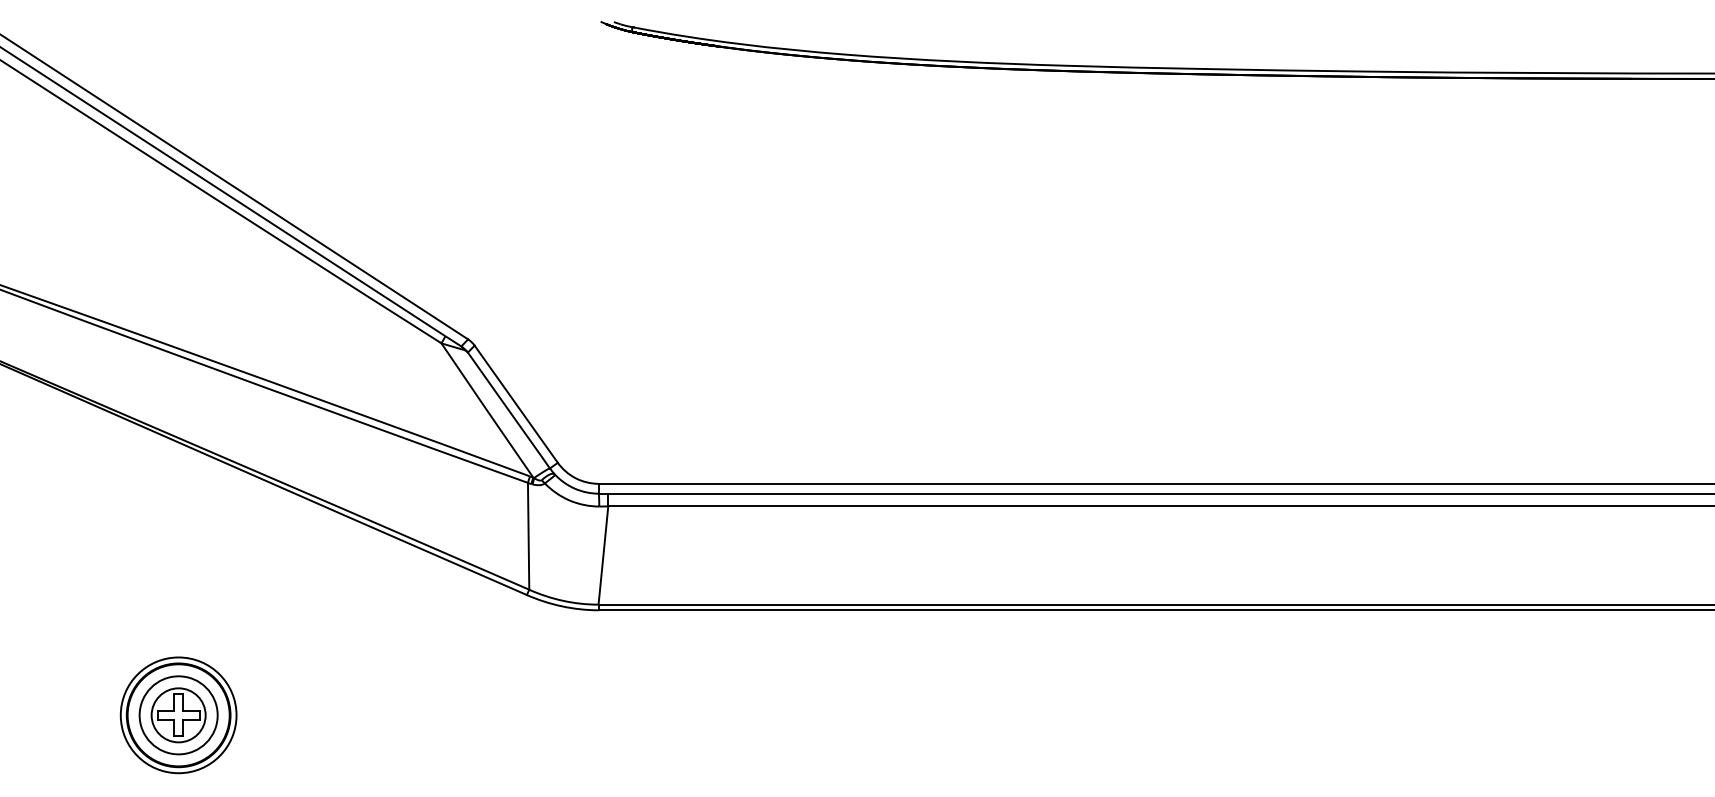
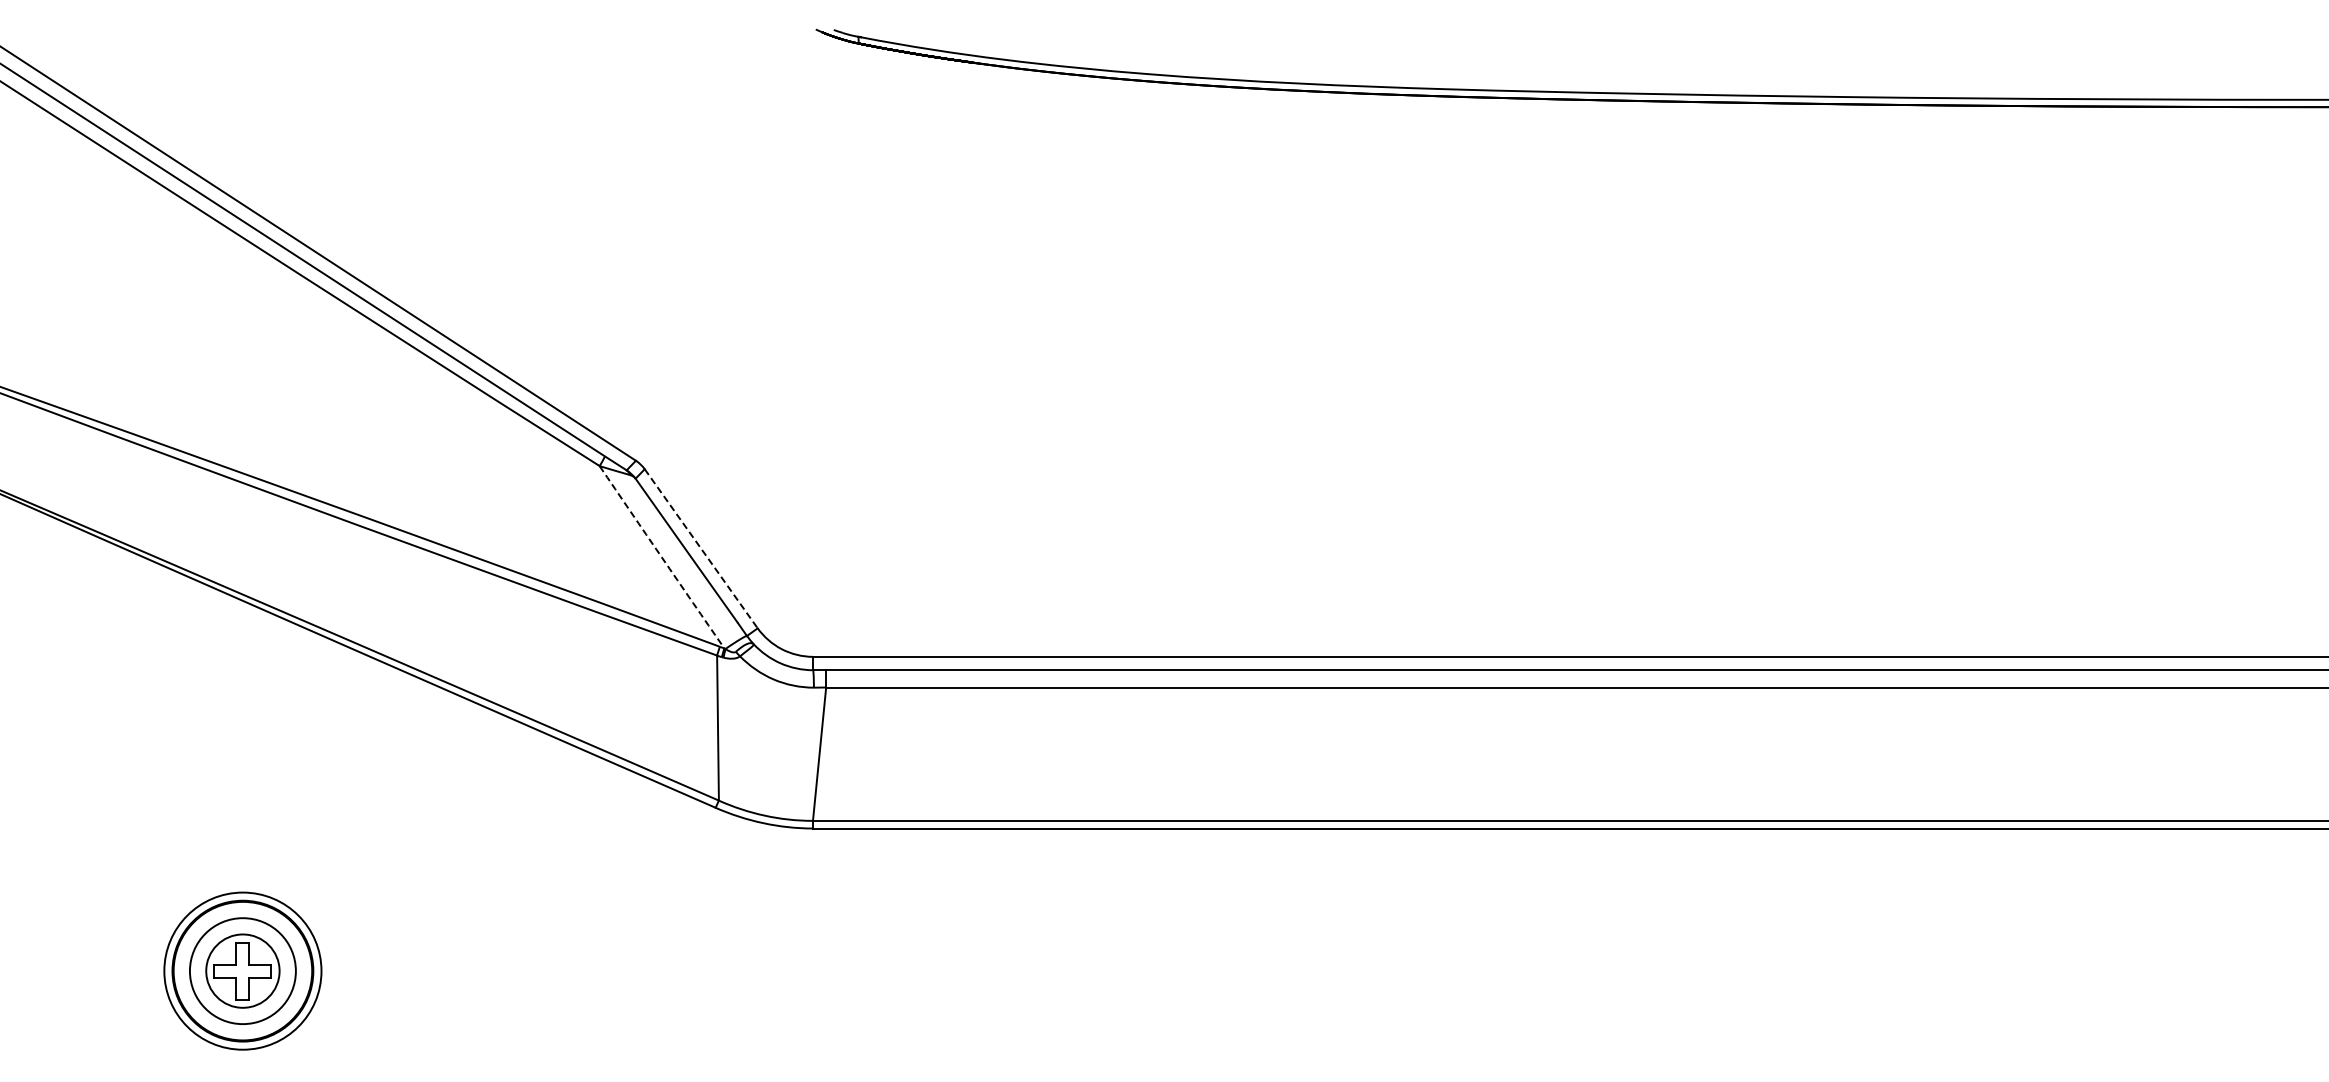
line: (516, 404) -> (701, 548), solid -> dashed
arc: (486, 410) -> (661, 557), solid -> dashed

